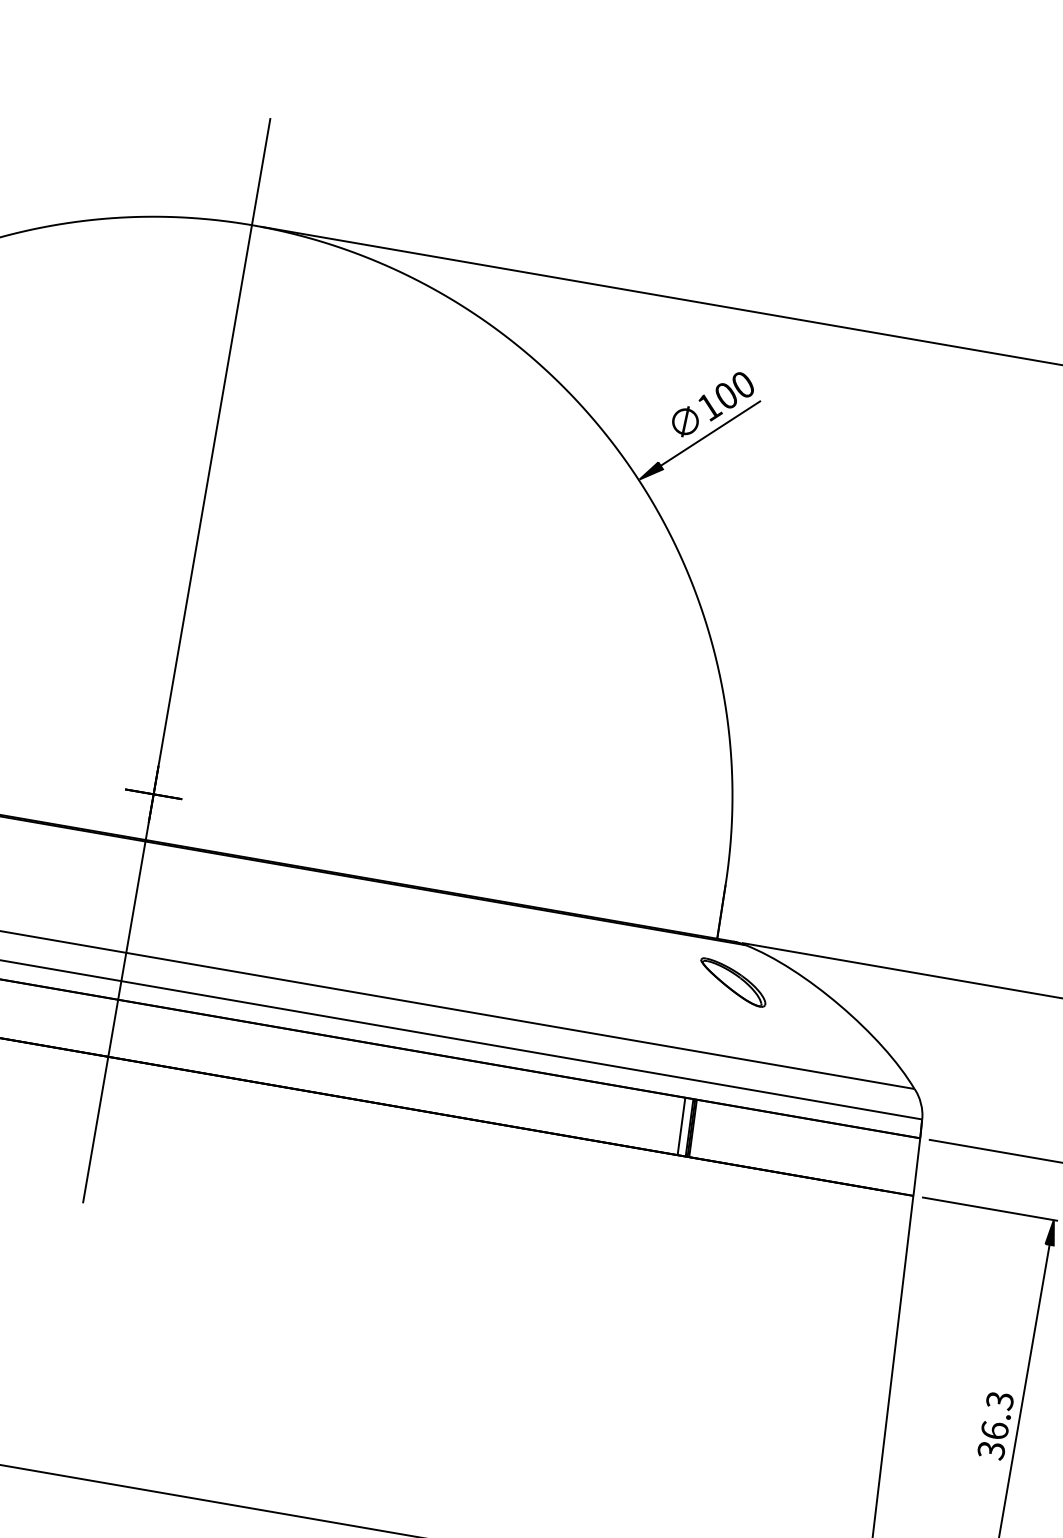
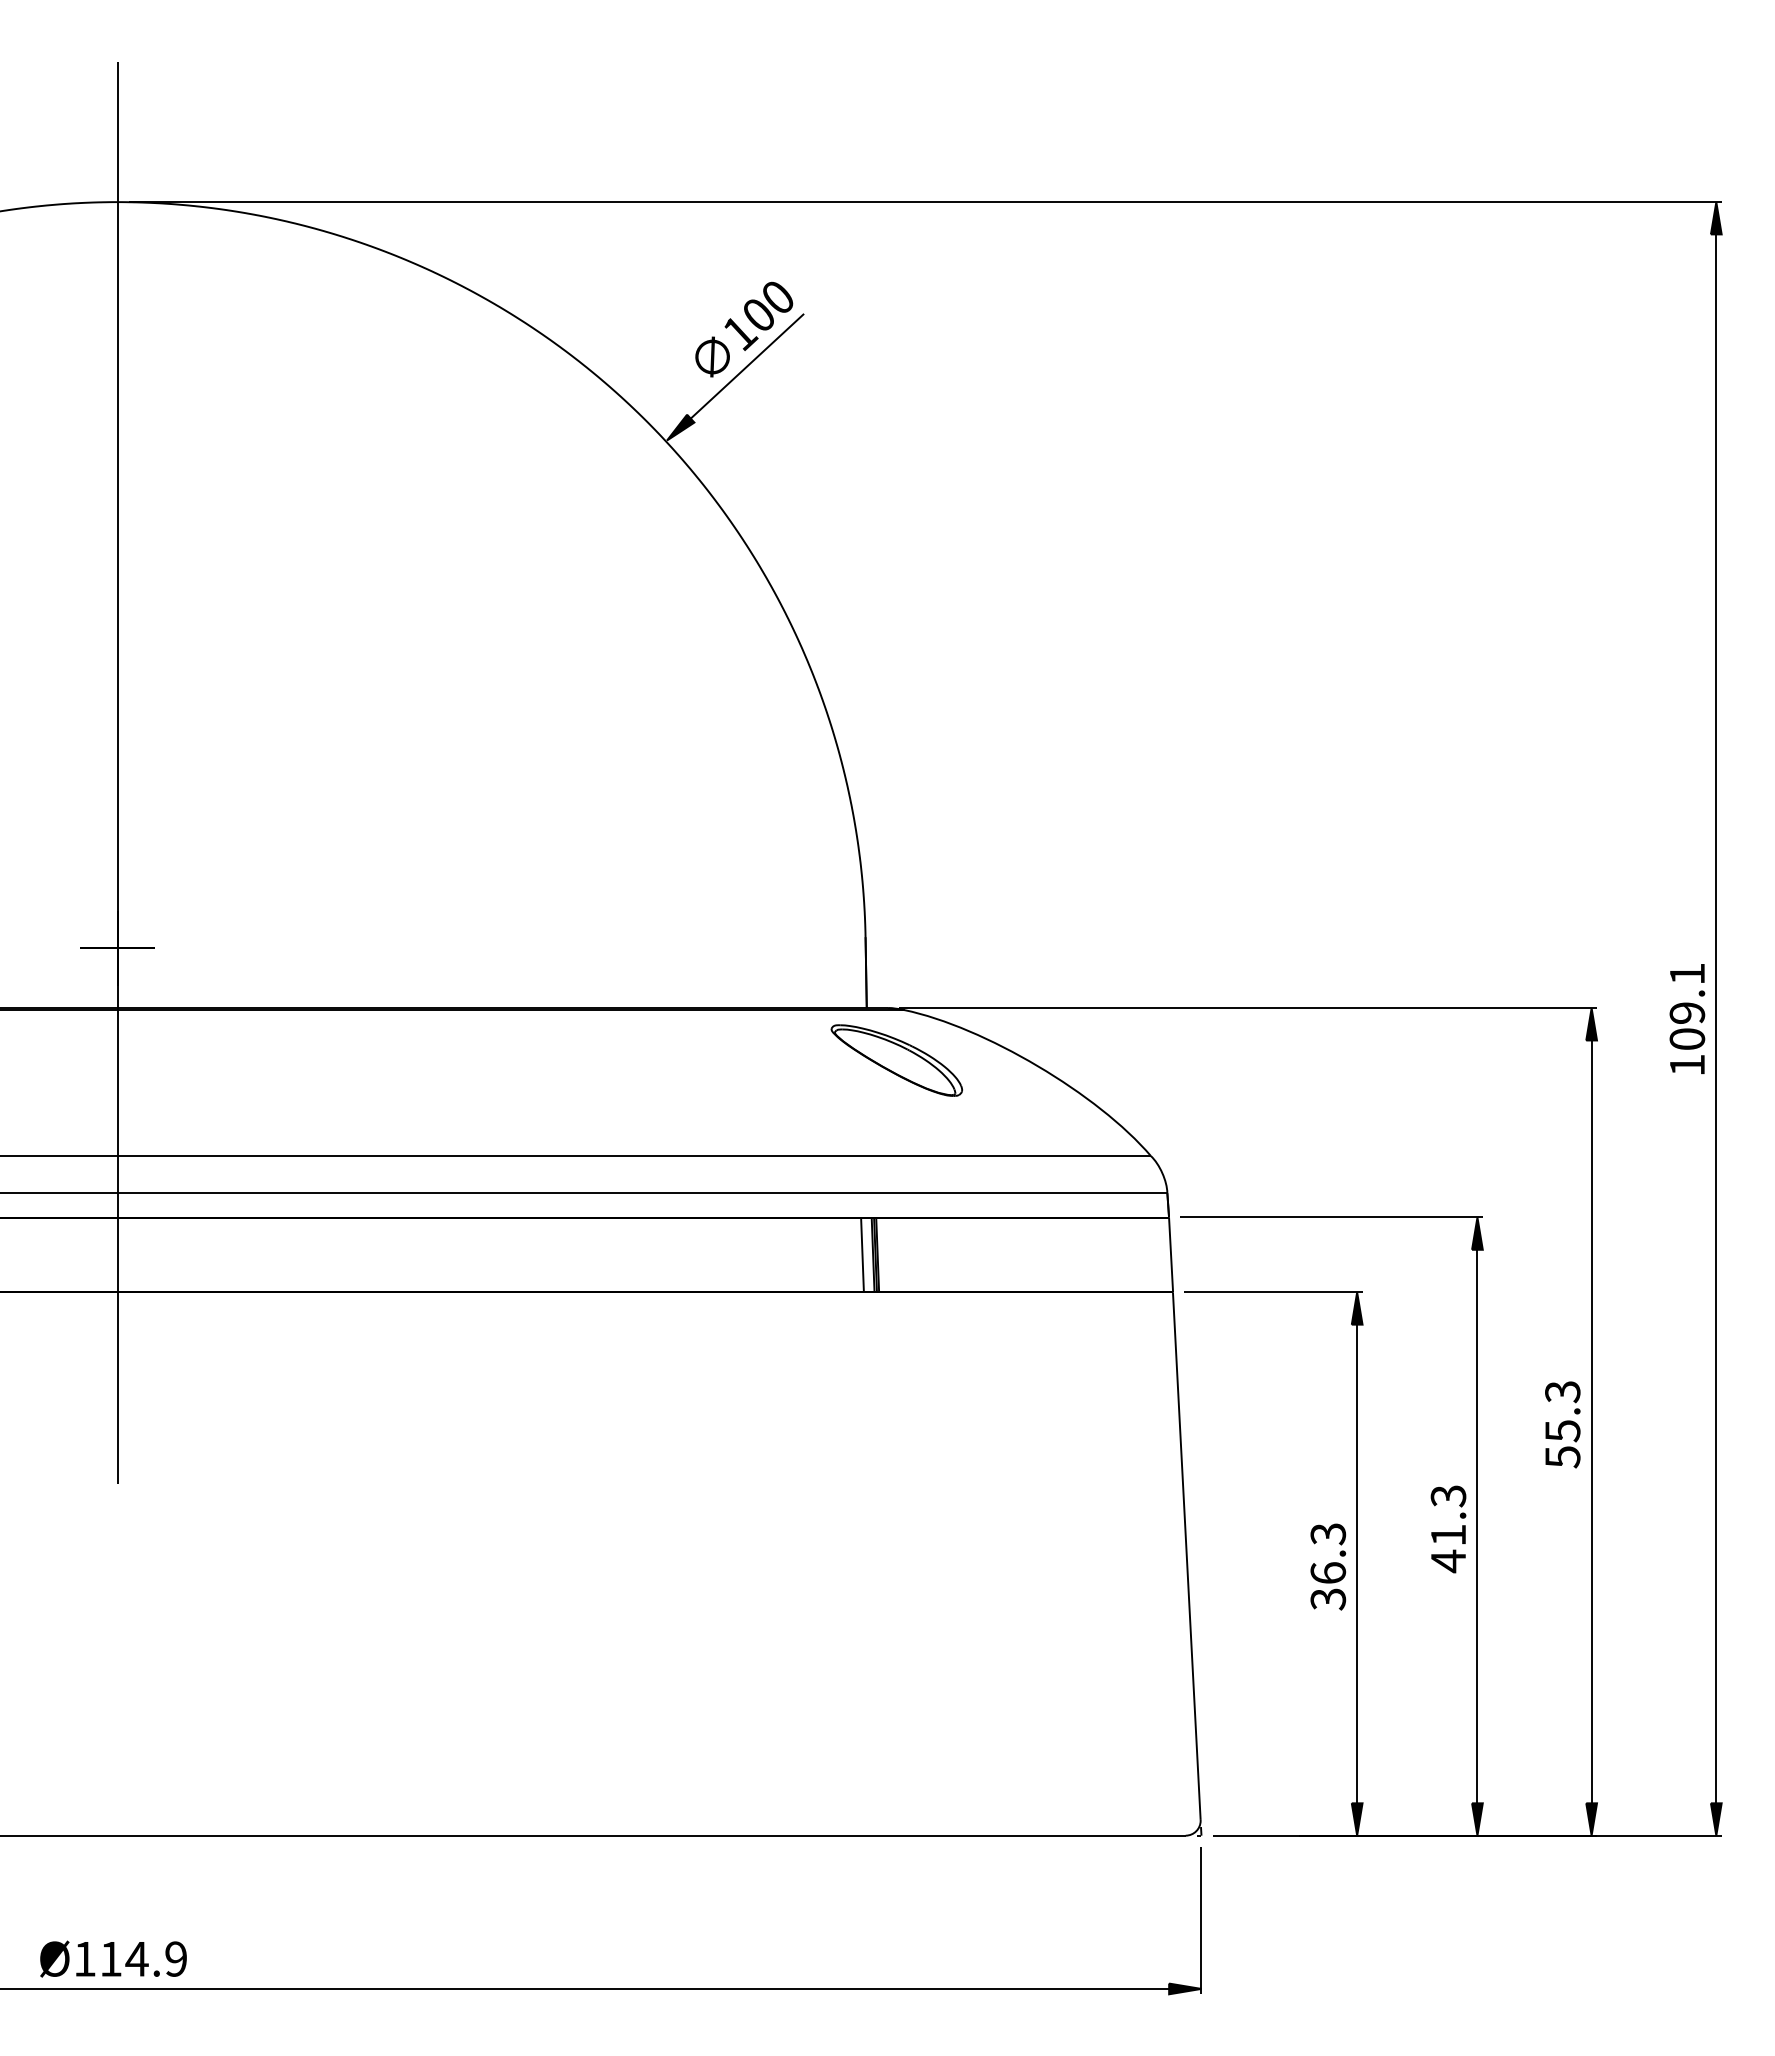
part: (733, 982) -> (896, 1060), size x1.43

